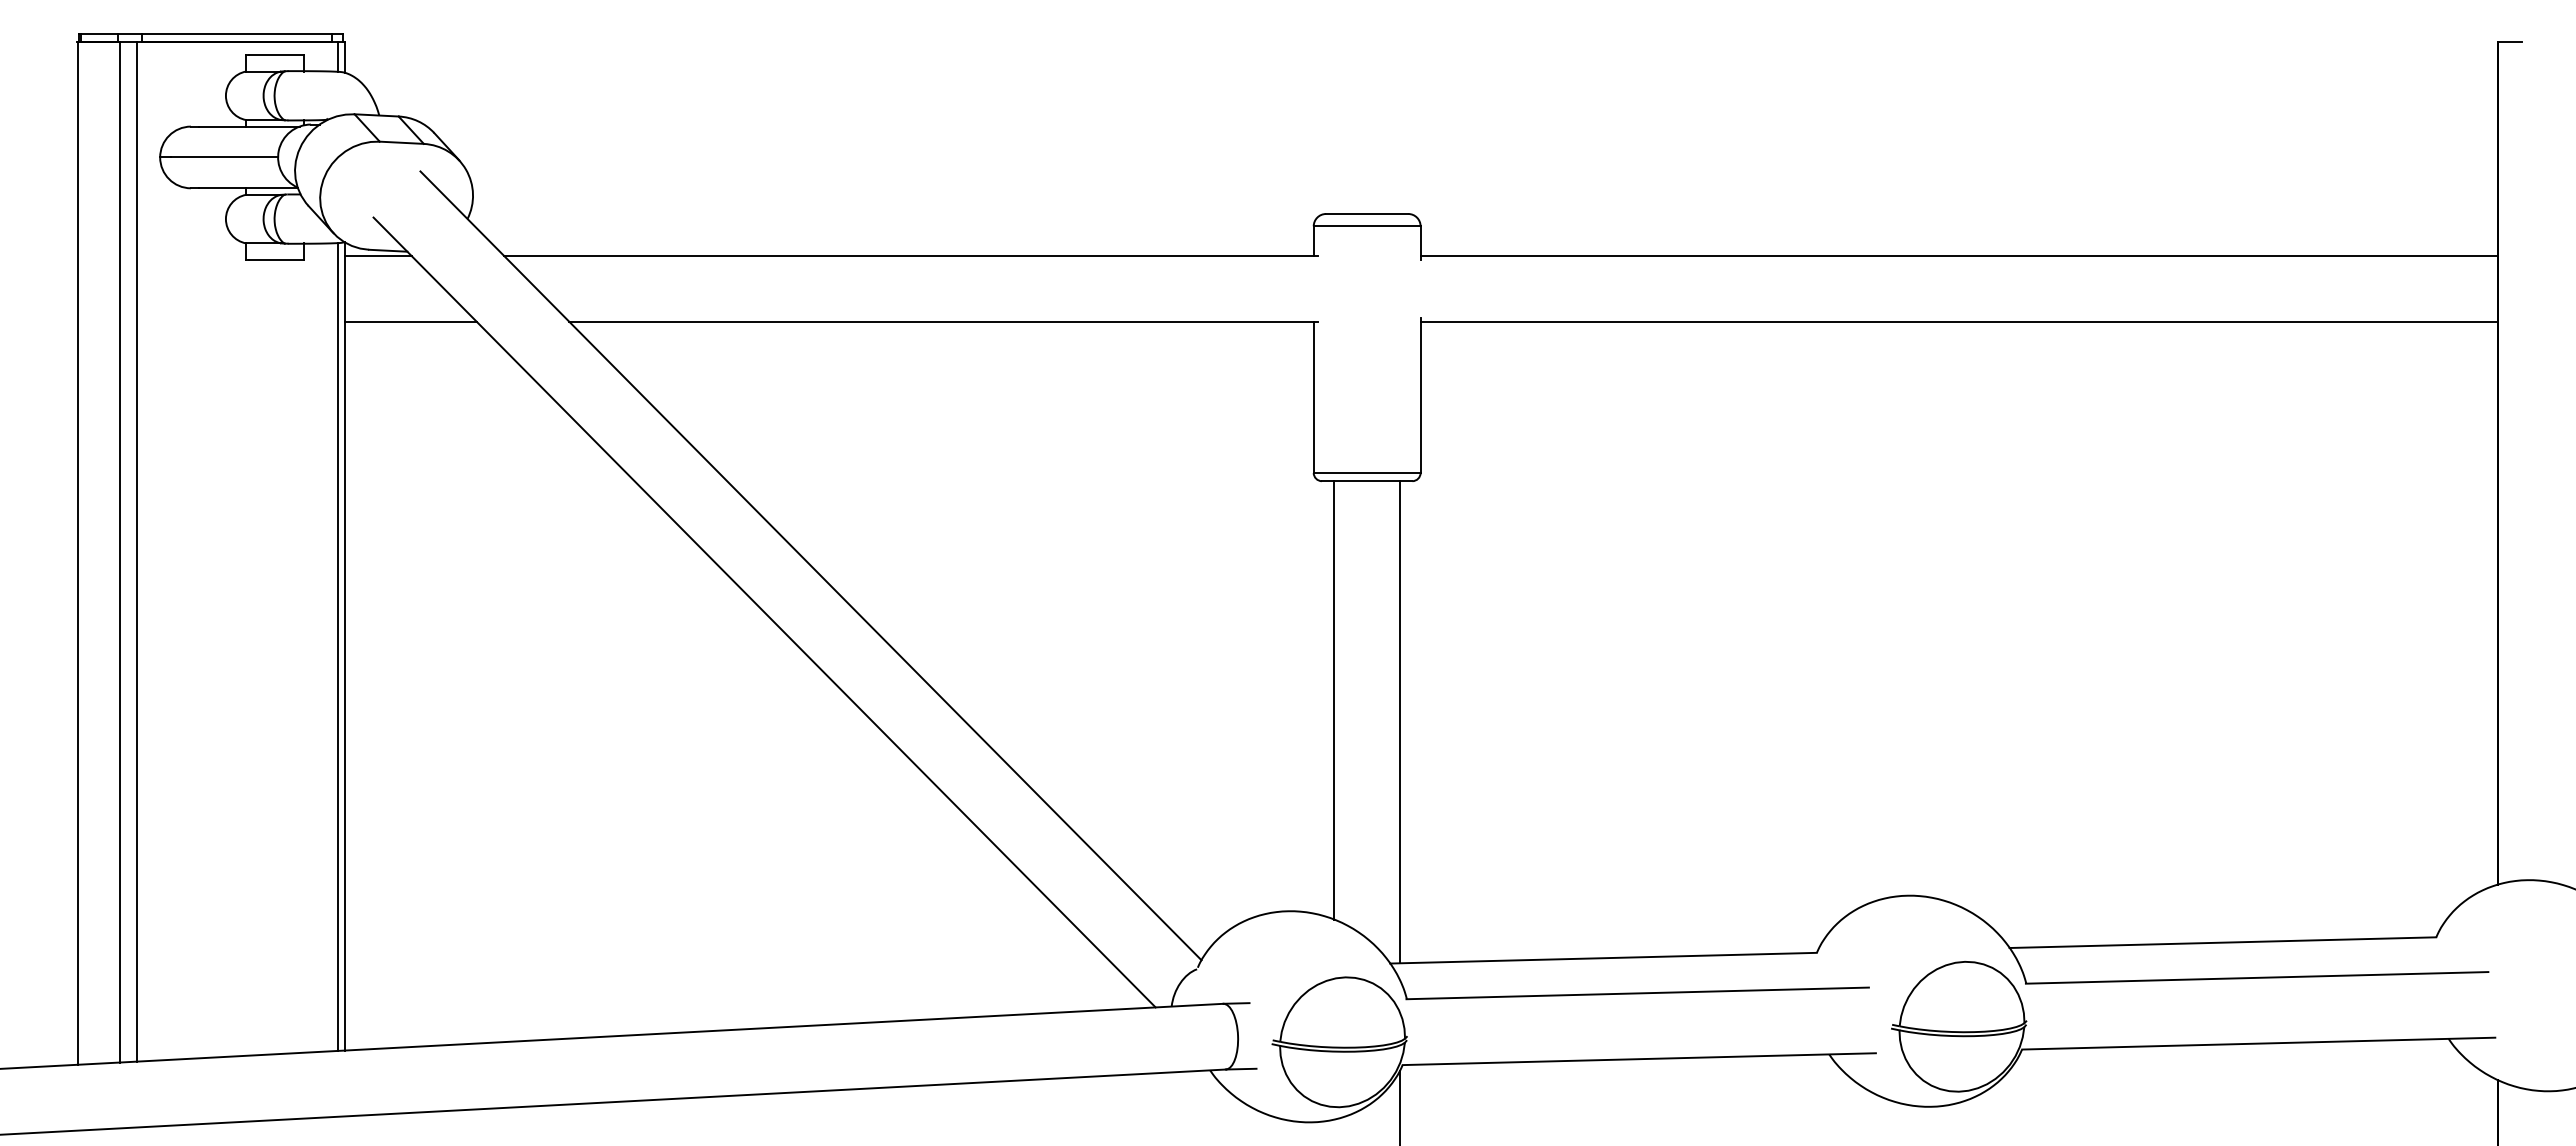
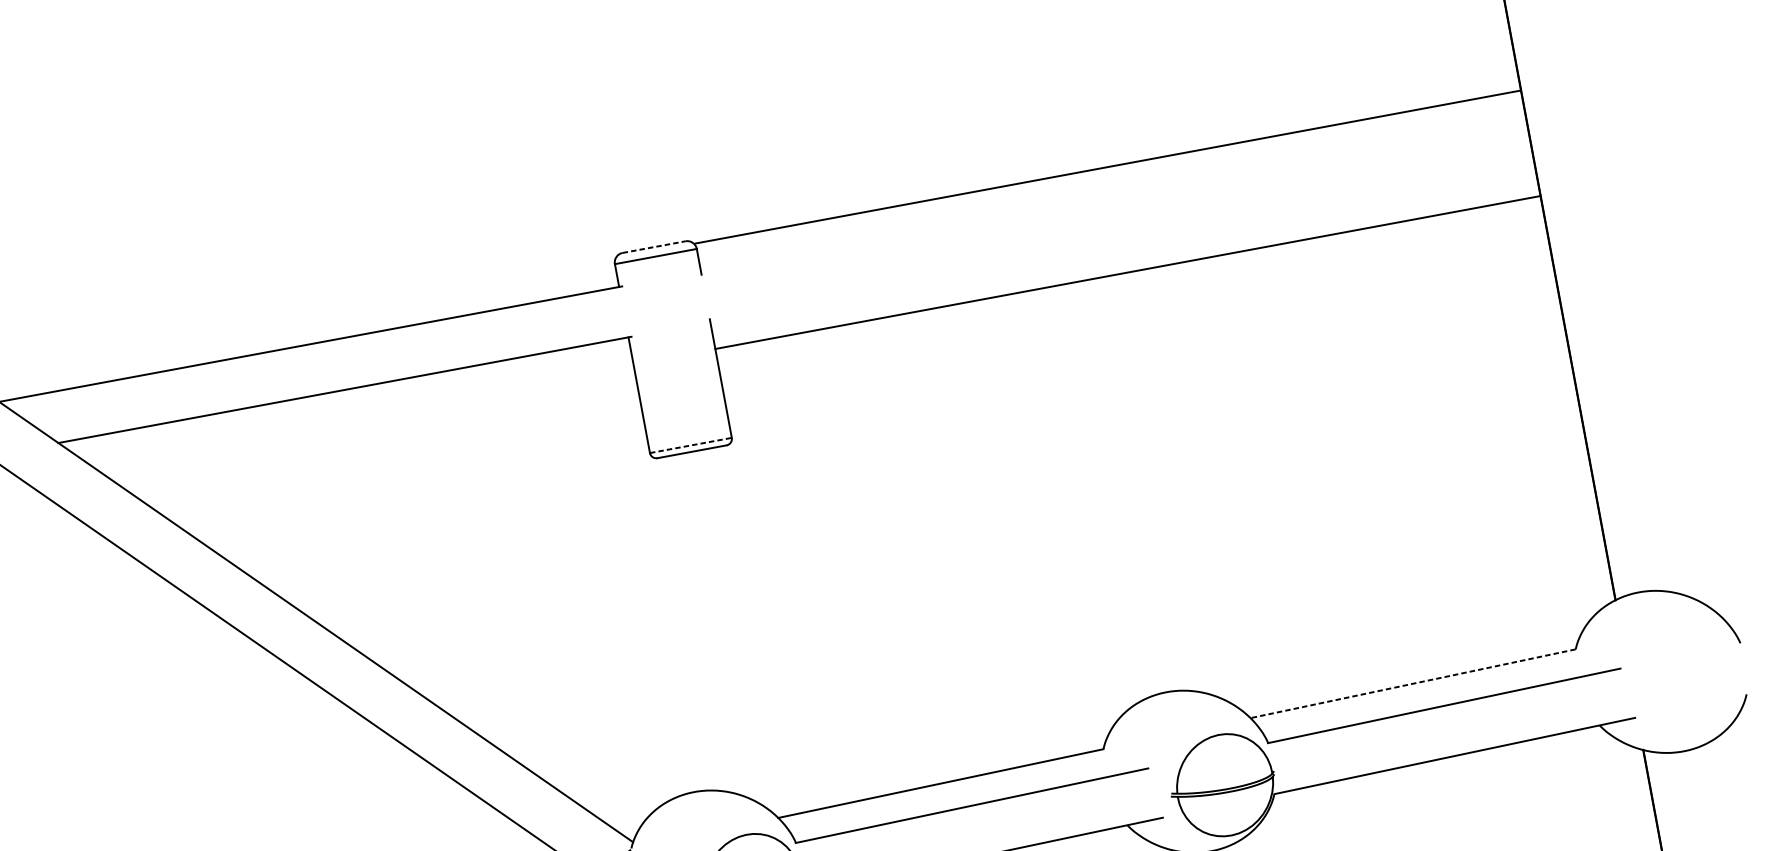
line: (1367, 213) -> (654, 246), solid -> dashed
line: (1958, 256) -> (1107, 167), moved
line: (1958, 321) -> (1127, 272), moved
line: (1367, 472) -> (691, 445), solid -> dashed
line: (1334, 700) -> (698, 624), removed
line: (1400, 722) -> (751, 631), removed
line: (2222, 942) -> (1412, 683), solid -> dashed

